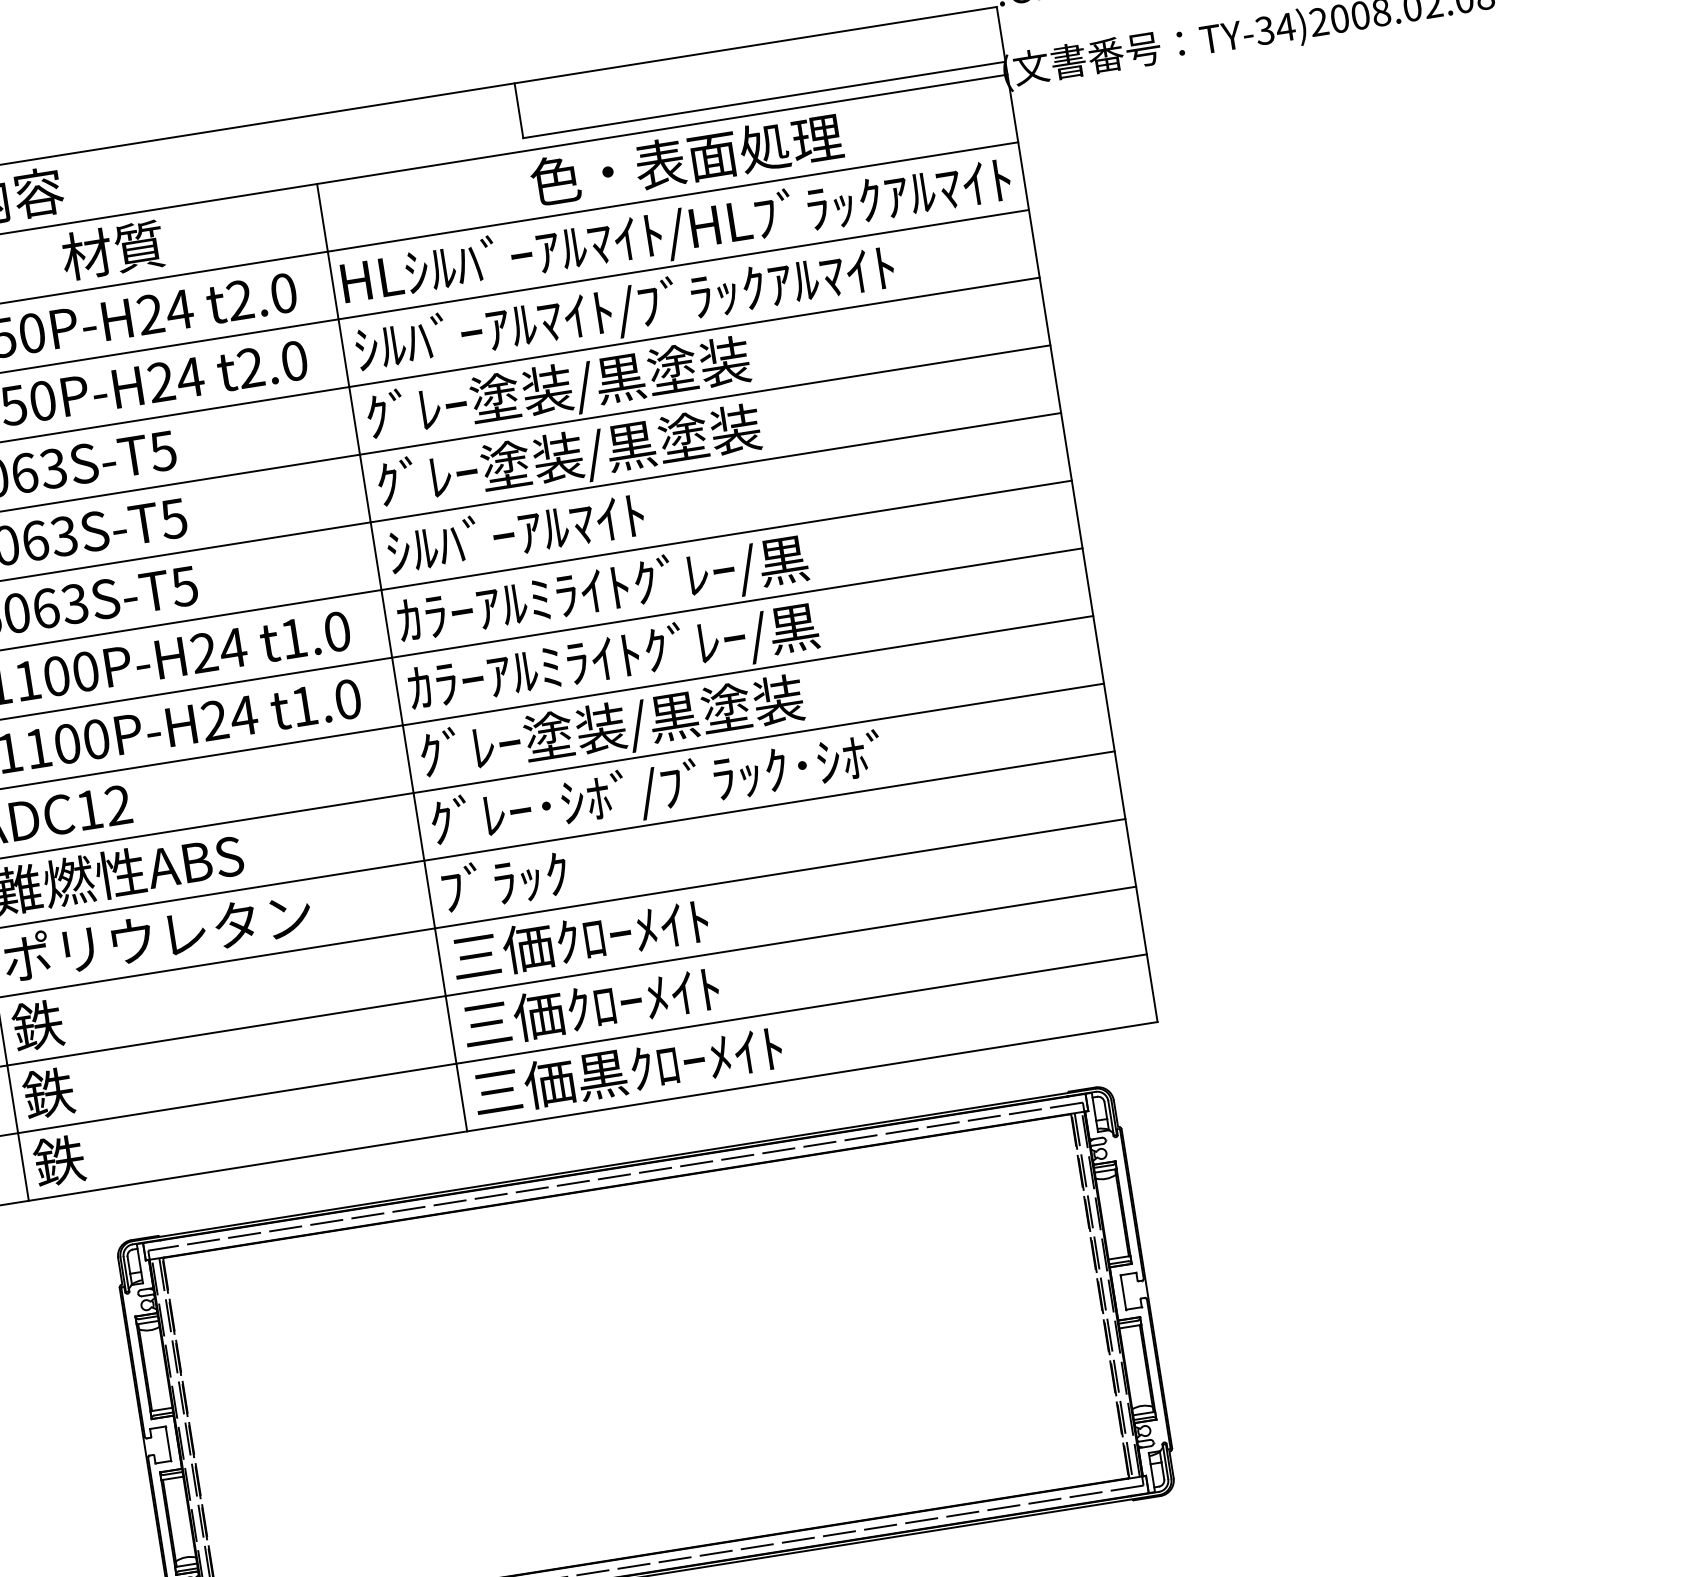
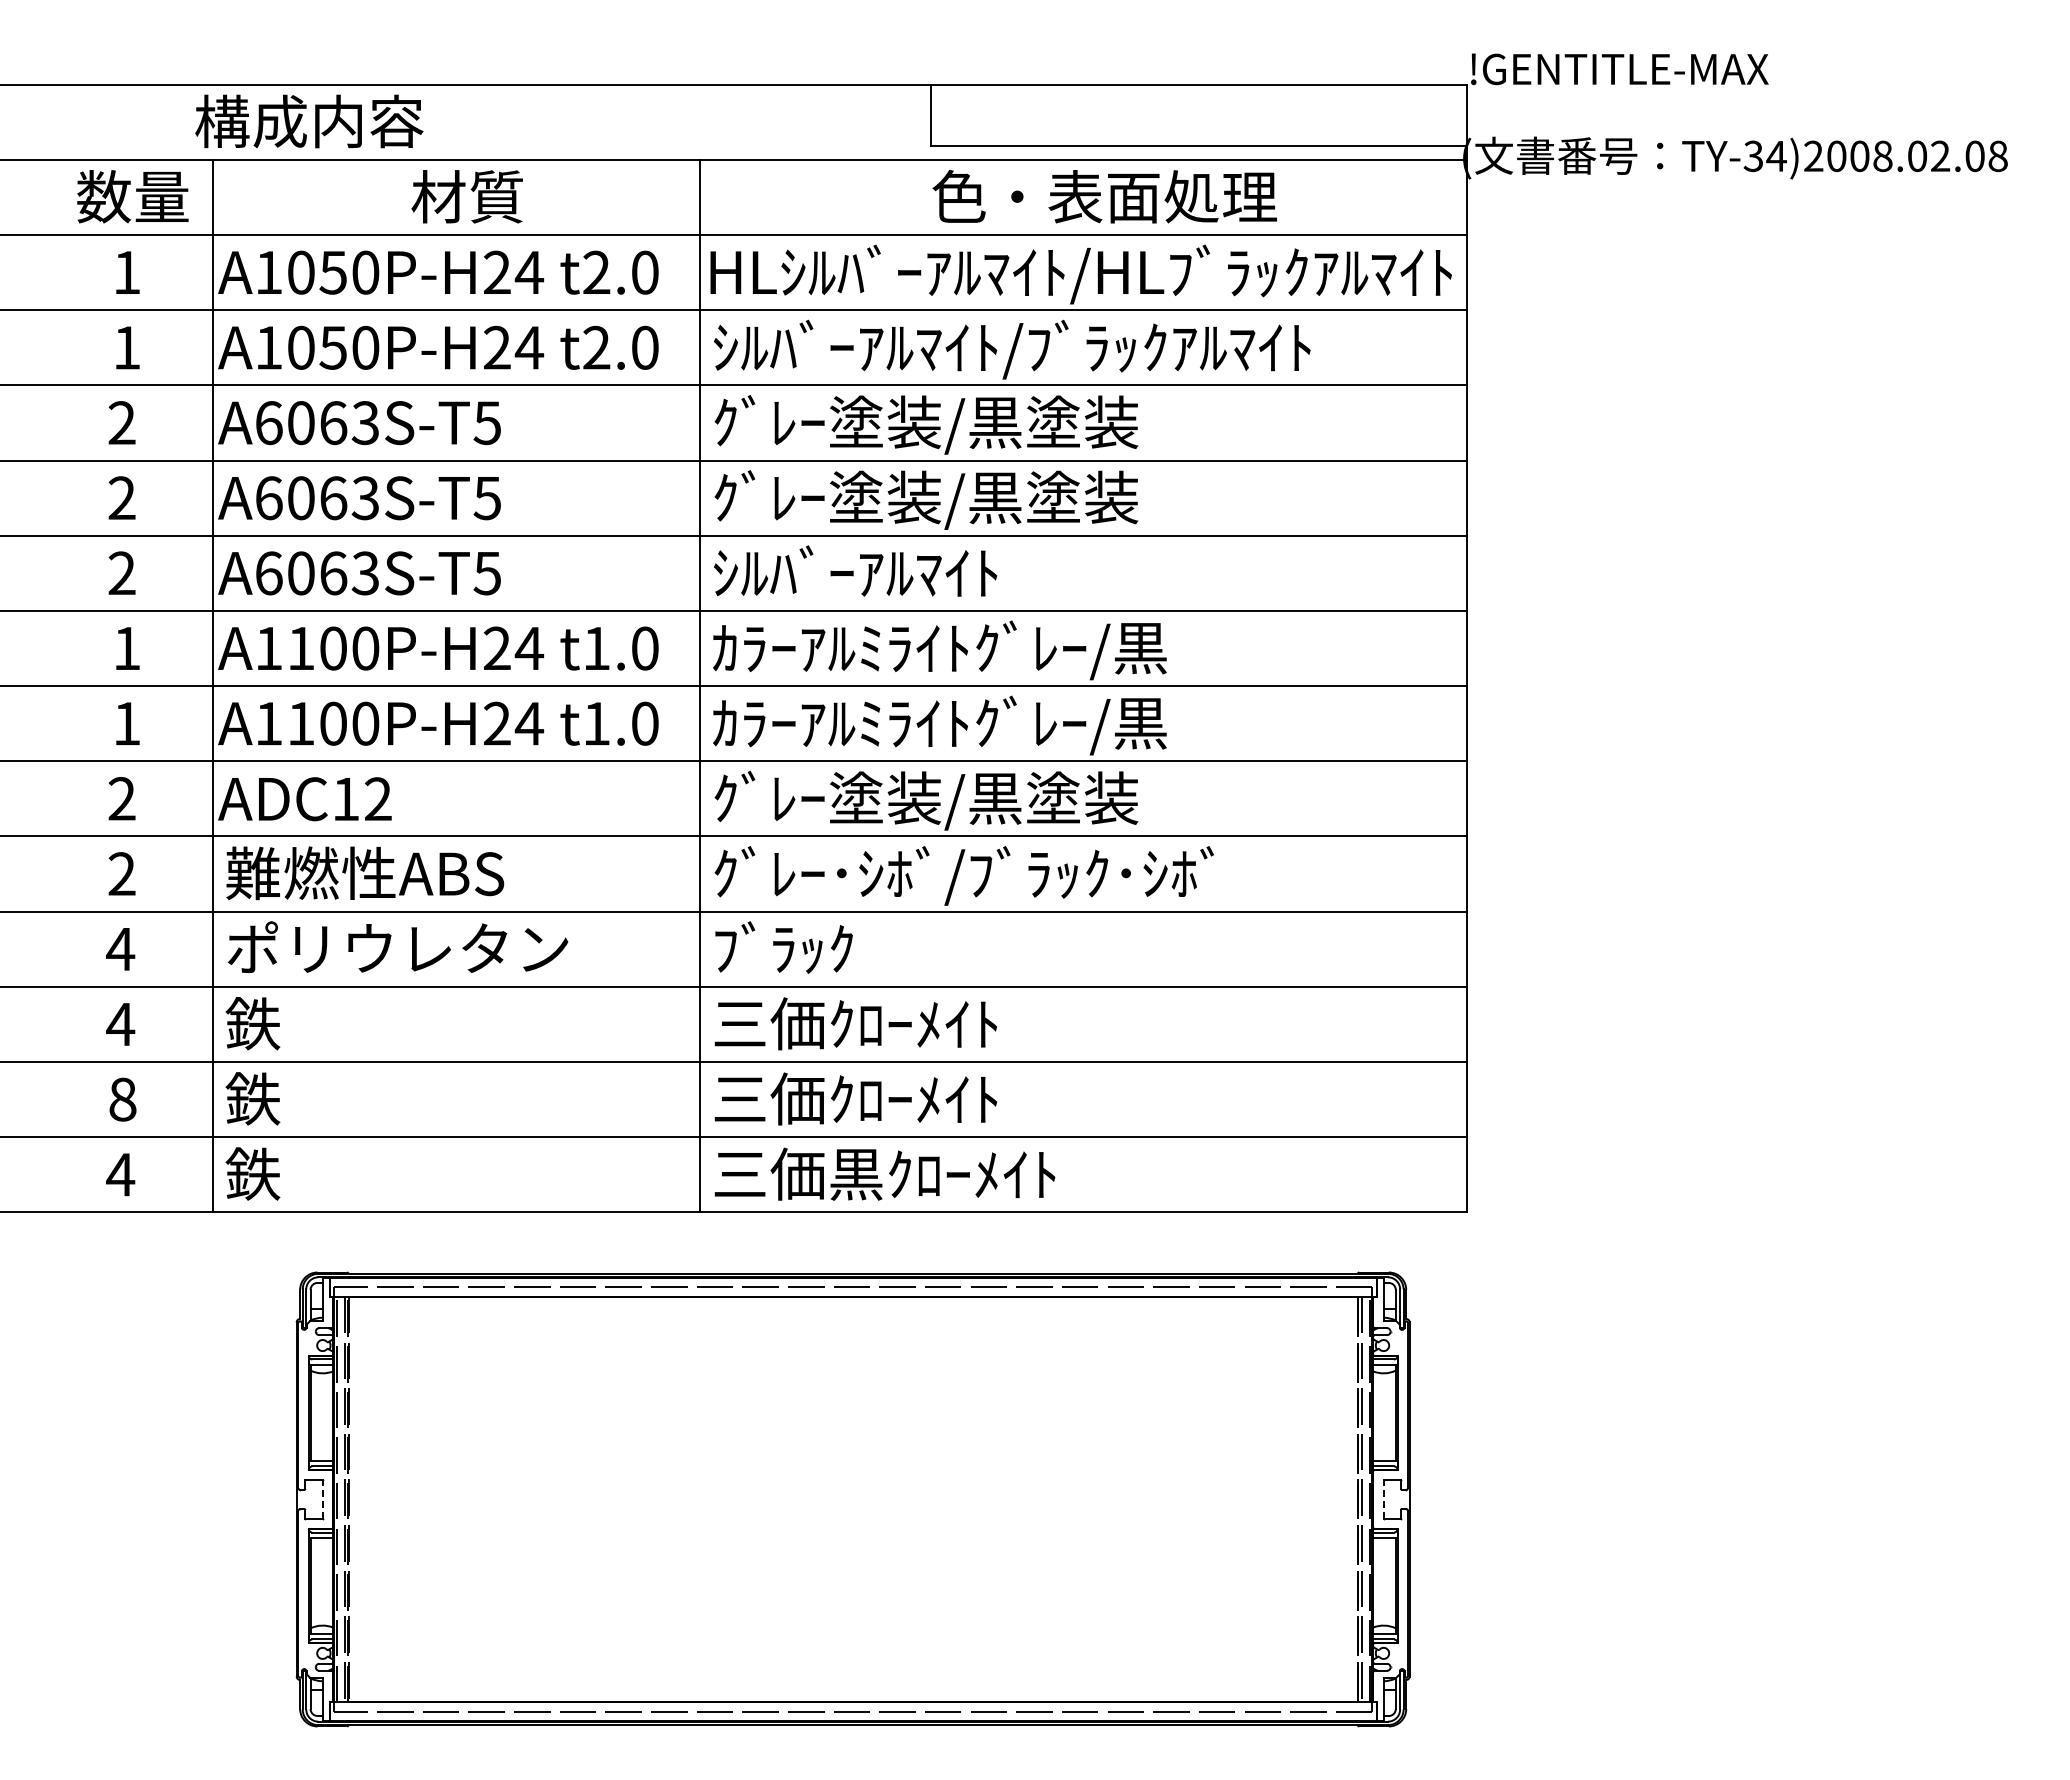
line: (1123, 1291) -> (1383, 1498), solid -> dashed
line: (168, 1442) -> (322, 1498), solid -> dashed

